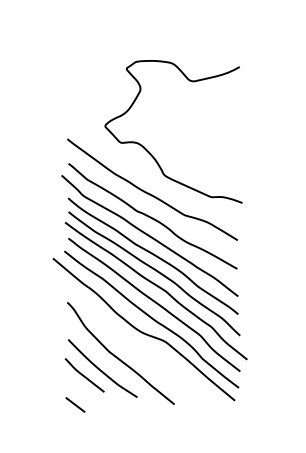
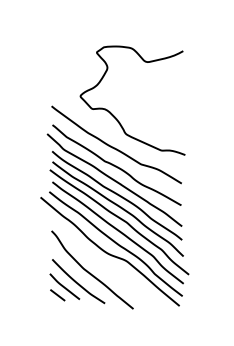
line: (75, 405) -> (57, 295), moved

